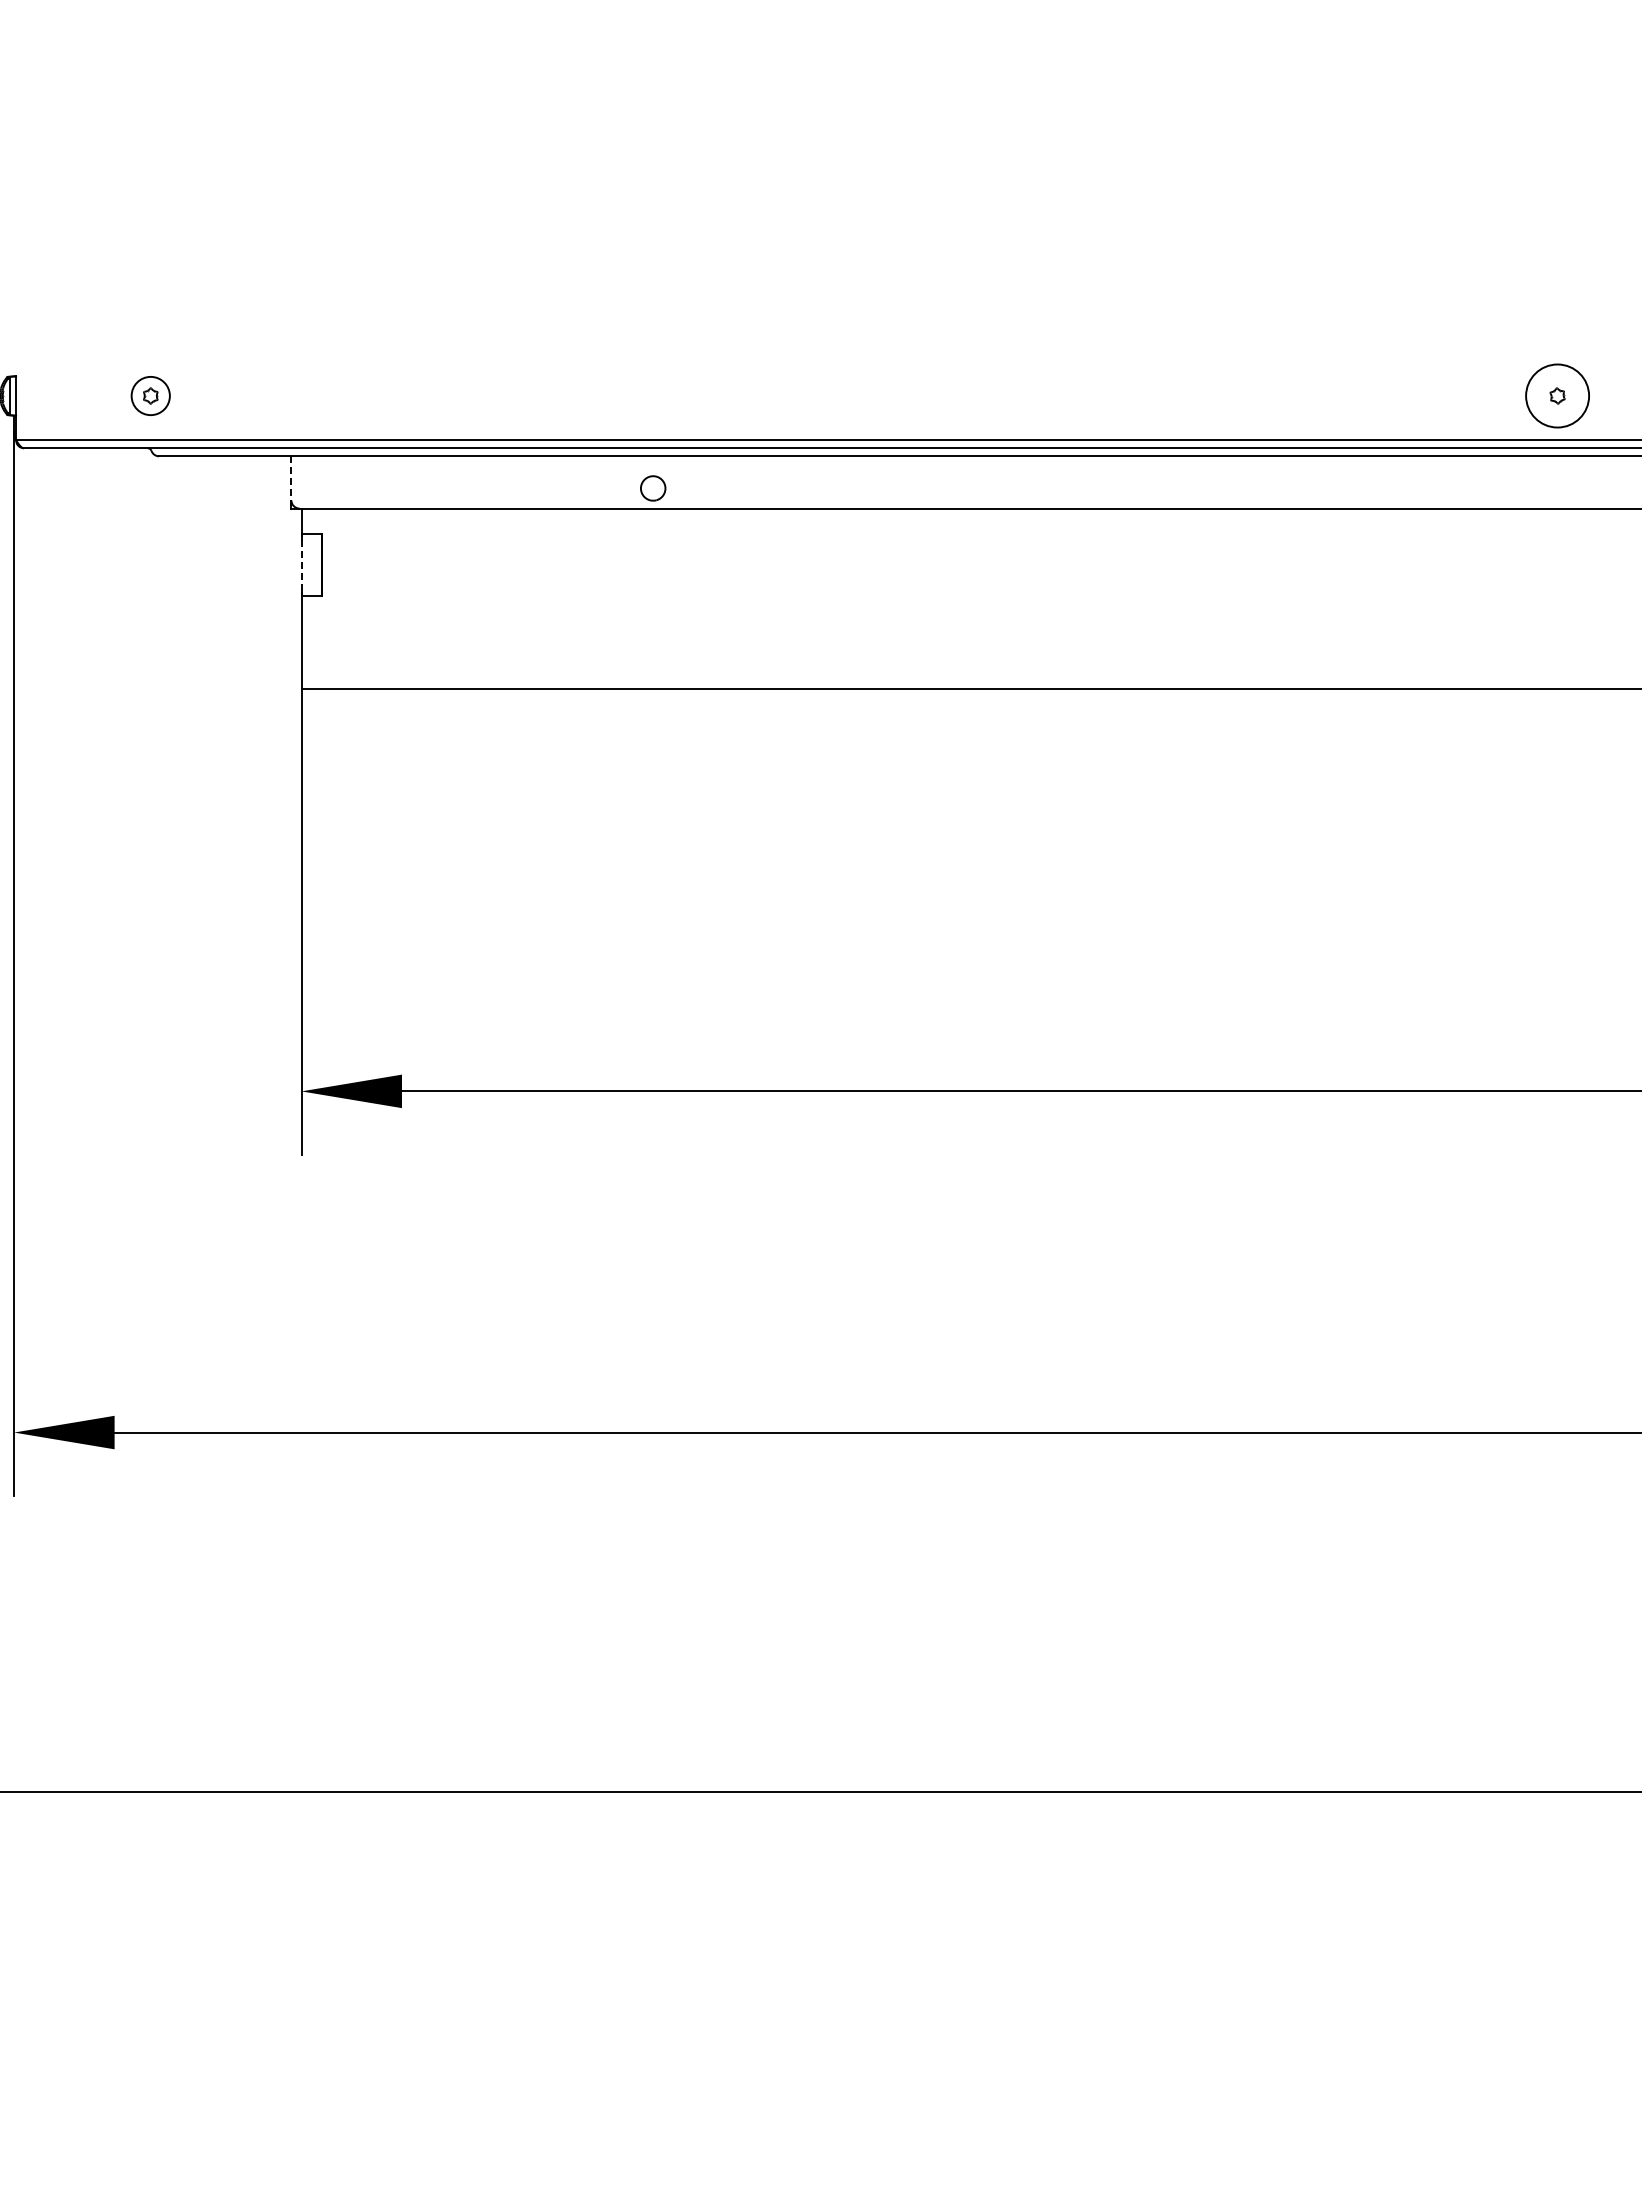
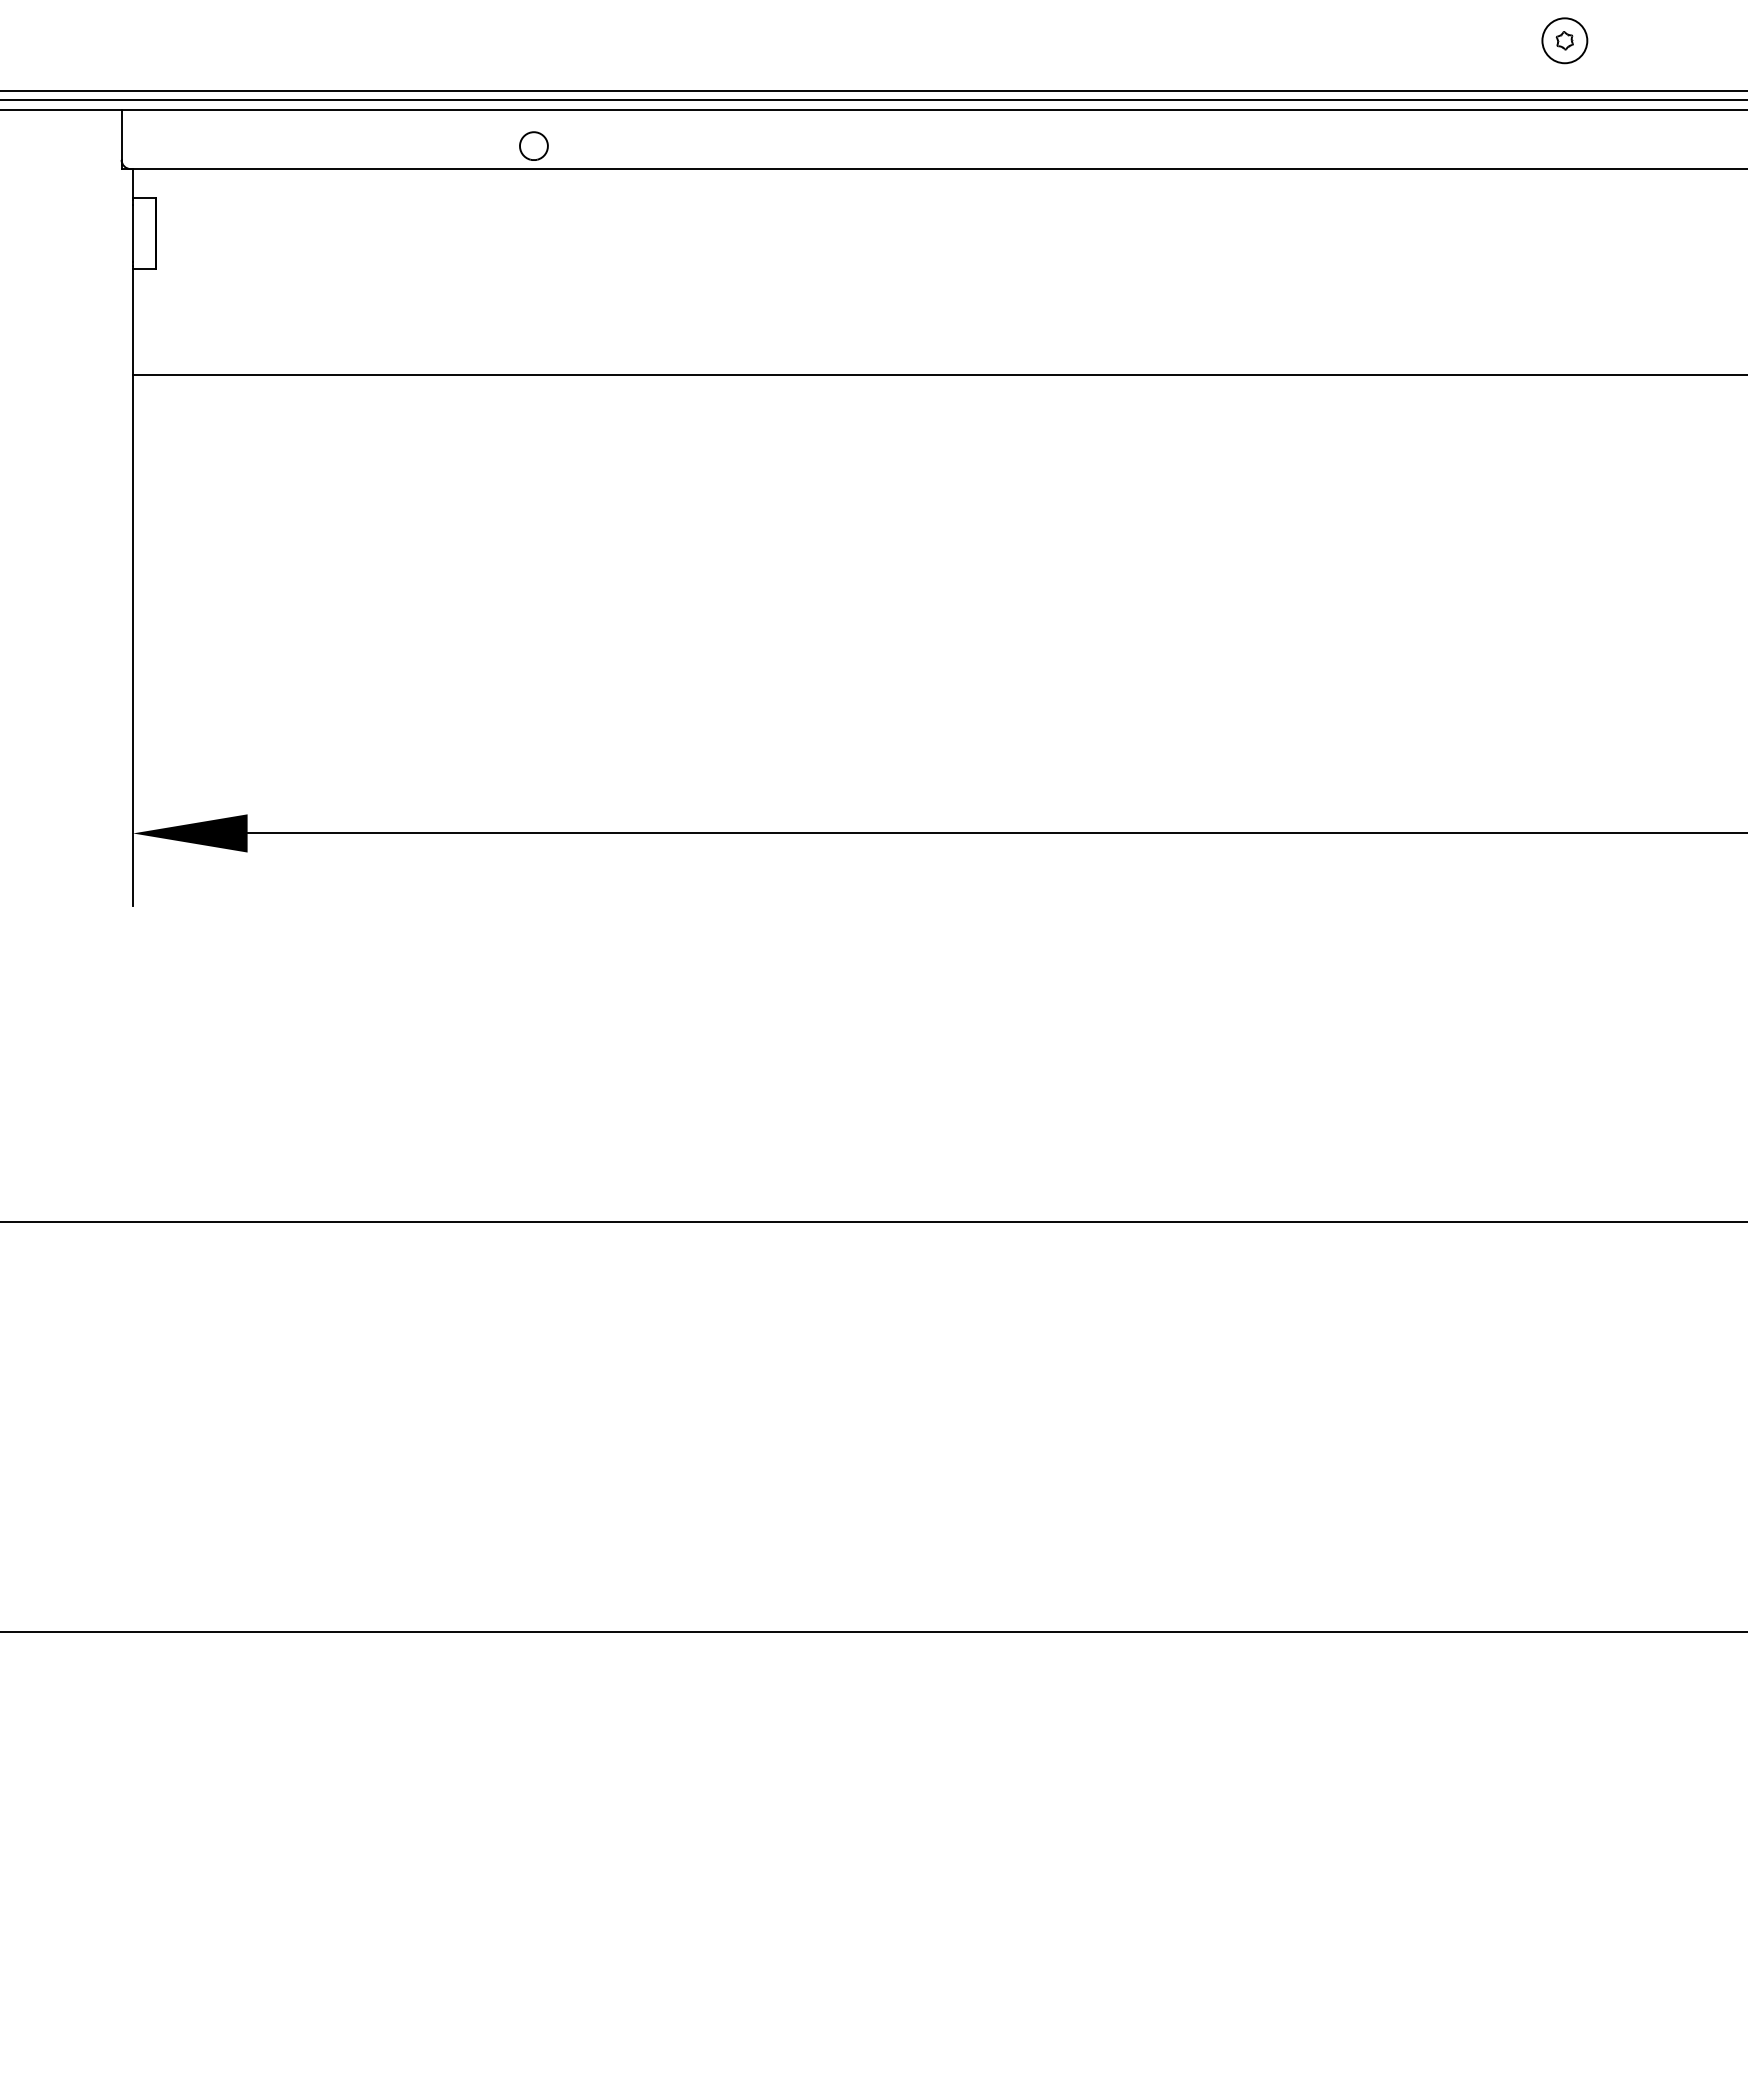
circle: (1557, 395) -> (1564, 40), size x0.62
line: (291, 478) -> (121, 134), dashed -> solid
line: (301, 565) -> (133, 233), dashed -> solid

